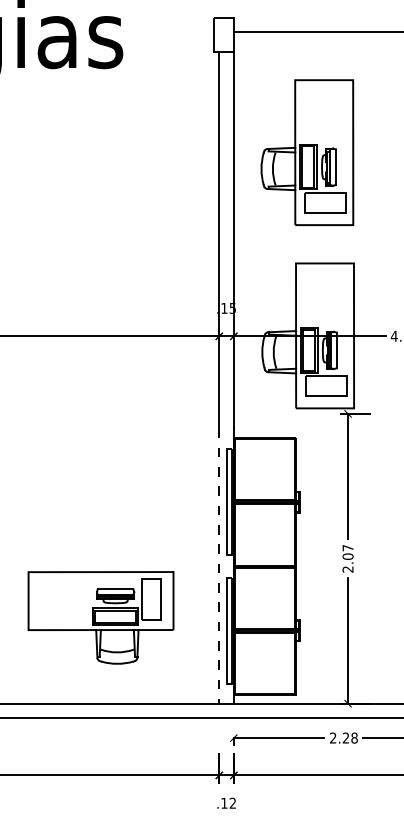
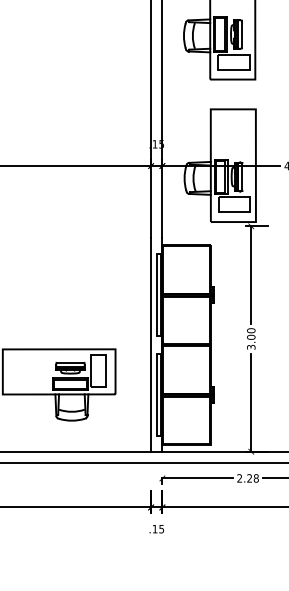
text: (347, 558) -> (250, 338), 2.07 -> 3.00
line: (219, 566) -> (151, 345), dashed -> solid
text: (232, 802) -> (161, 528), .12 -> .15

